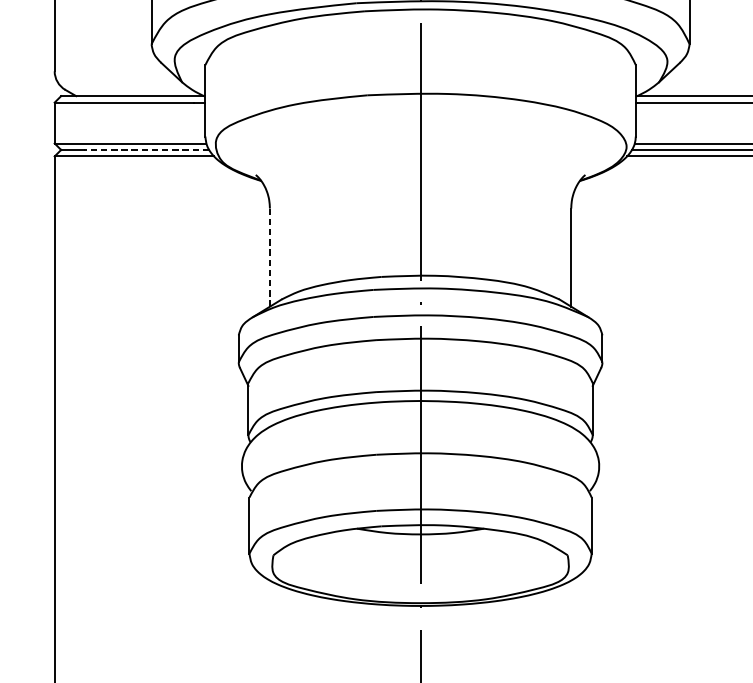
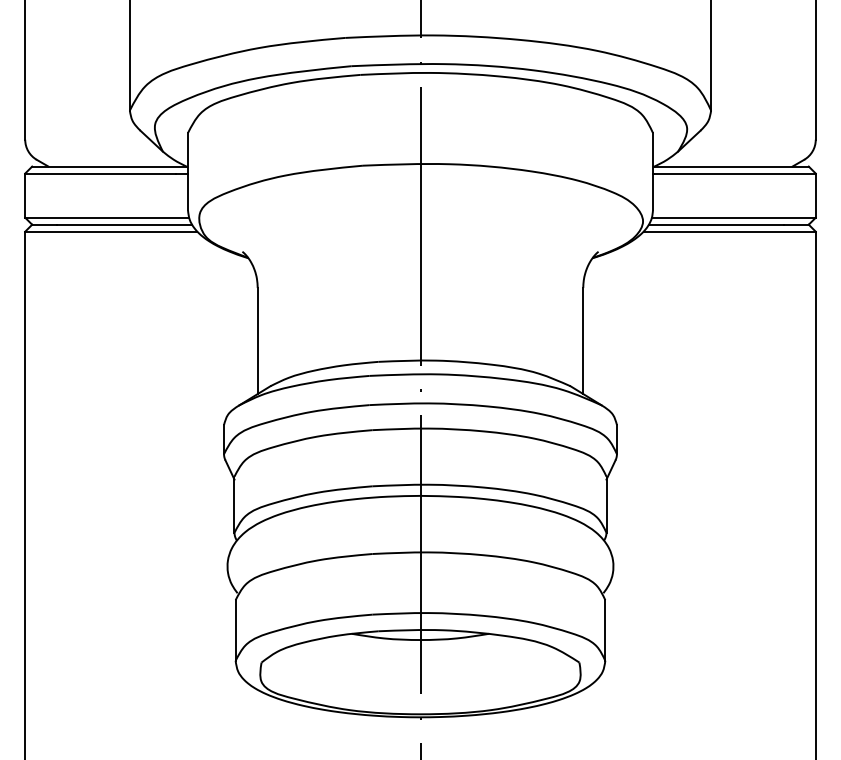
line: (146, 149) -> (124, 224), dashed -> solid
line: (269, 257) -> (257, 340), dashed -> solid

